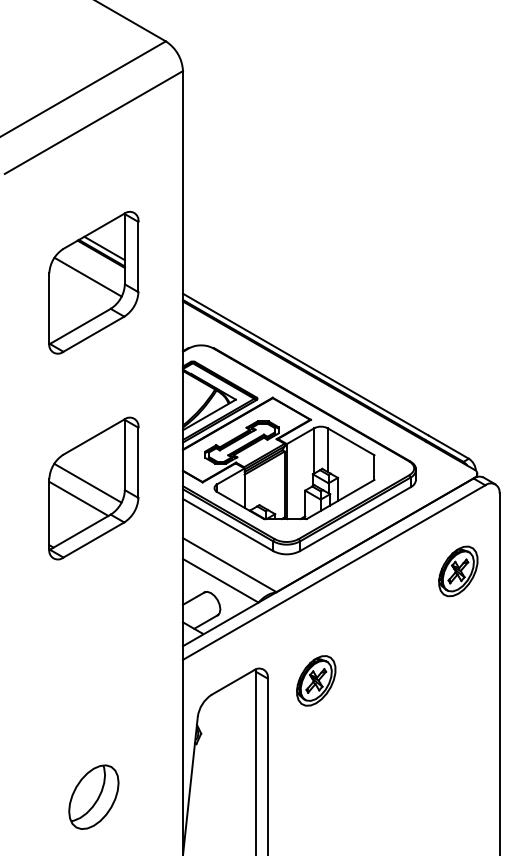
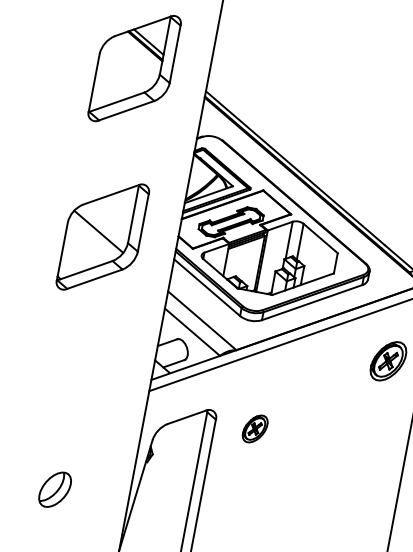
line: (87, 276) -> (130, 62), removed
line: (78, 498) -> (88, 242), removed
part: (316, 680) -> (255, 428), size x0.7
part: (93, 796) -> (54, 489), size x0.7

